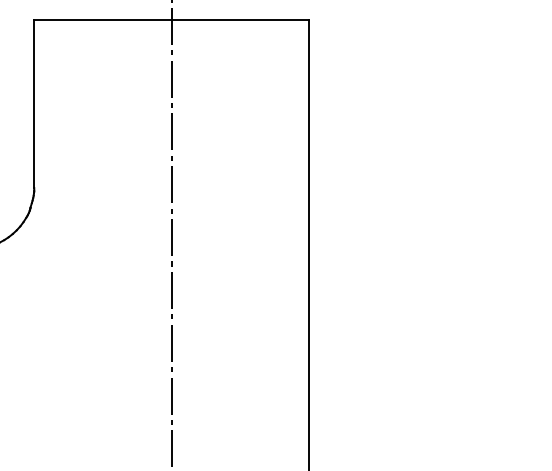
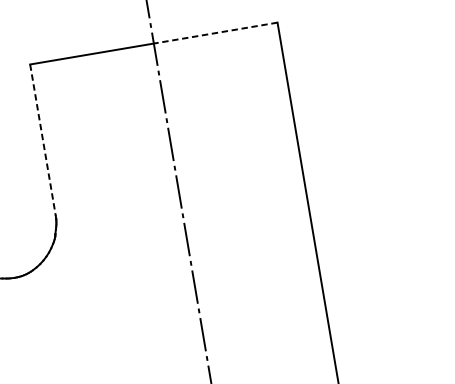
line: (240, 20) -> (216, 33), solid -> dashed
line: (34, 104) -> (43, 140), solid -> dashed

